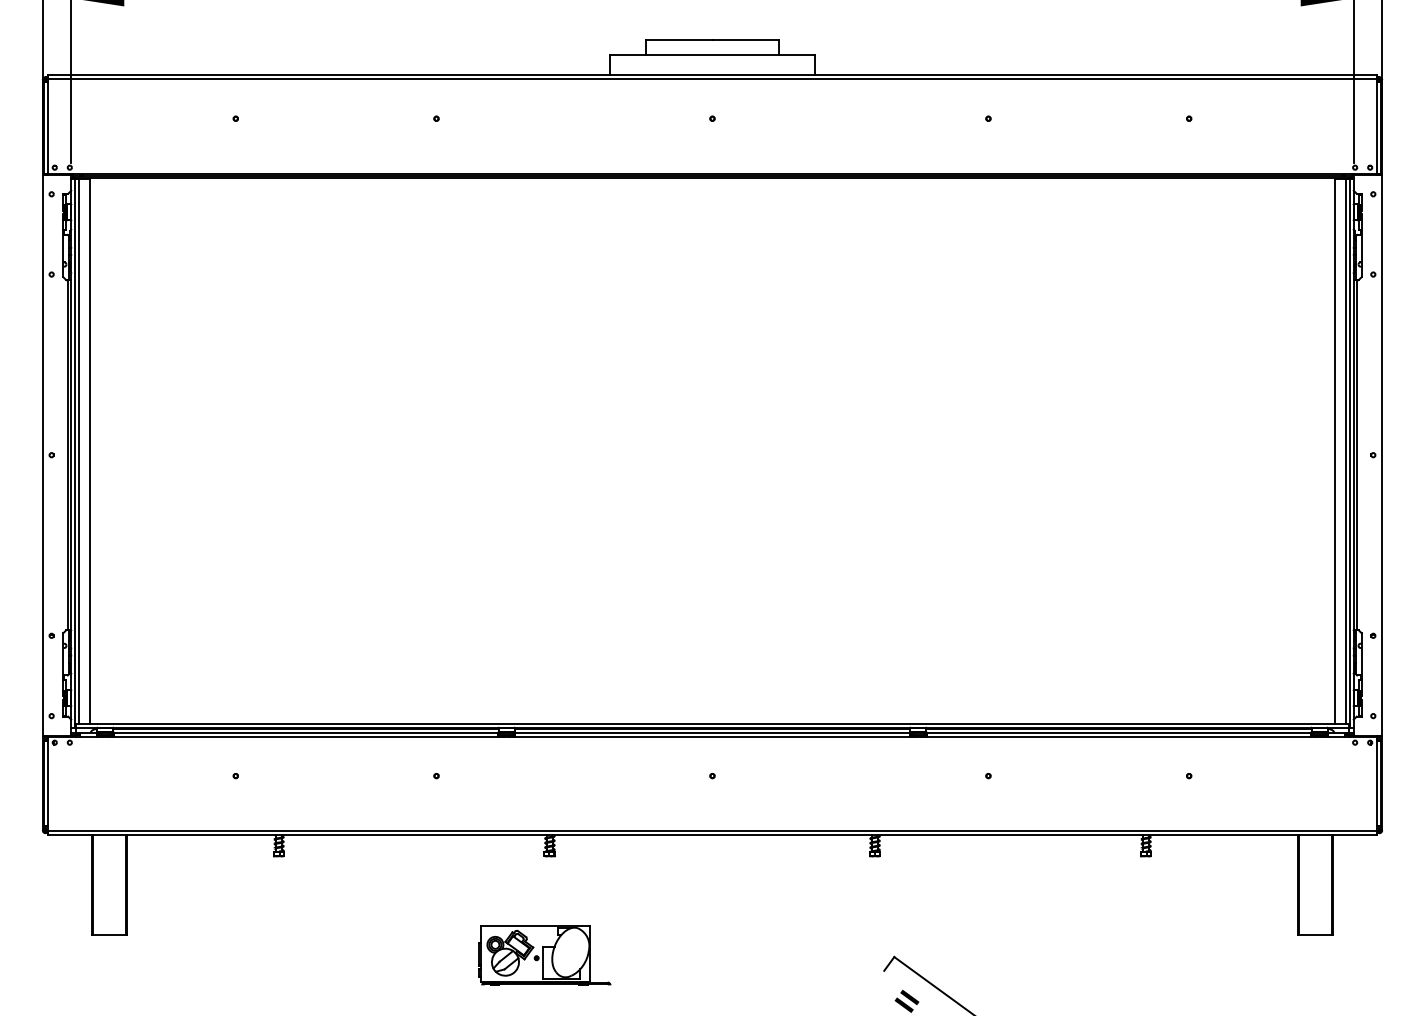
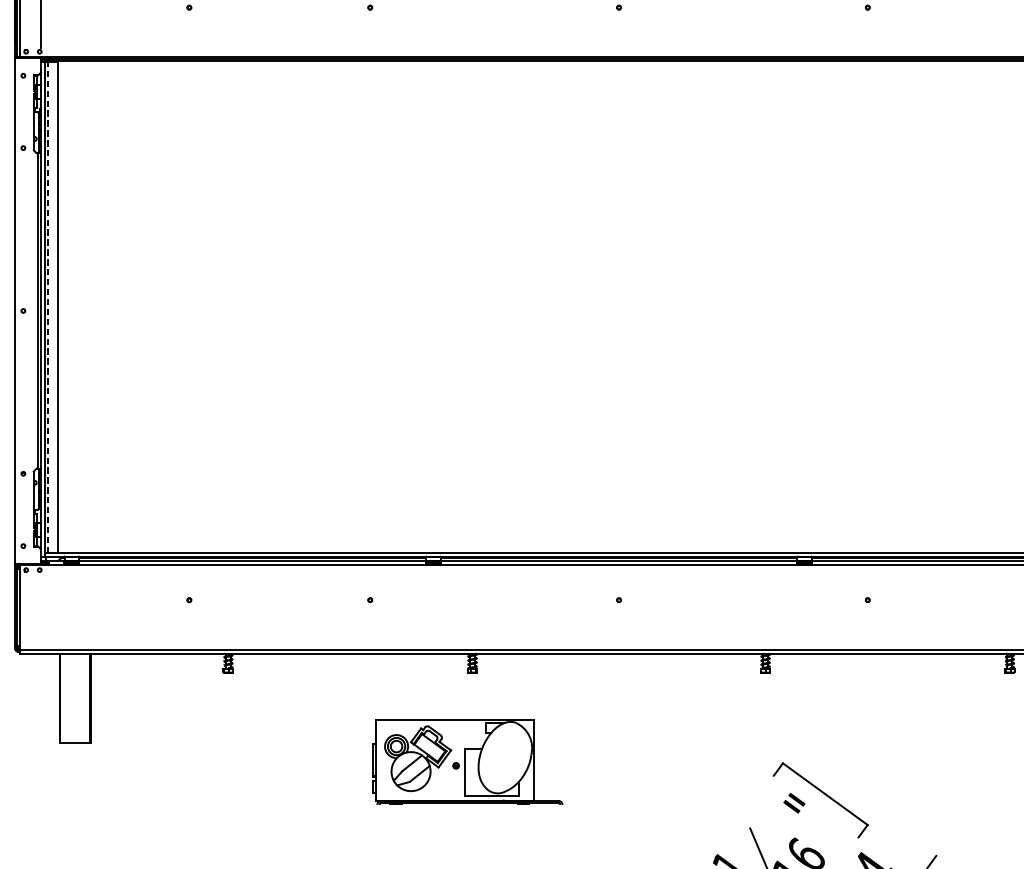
line: (79, 451) -> (48, 307), solid -> dashed
part: (544, 955) -> (467, 761), size x1.6

